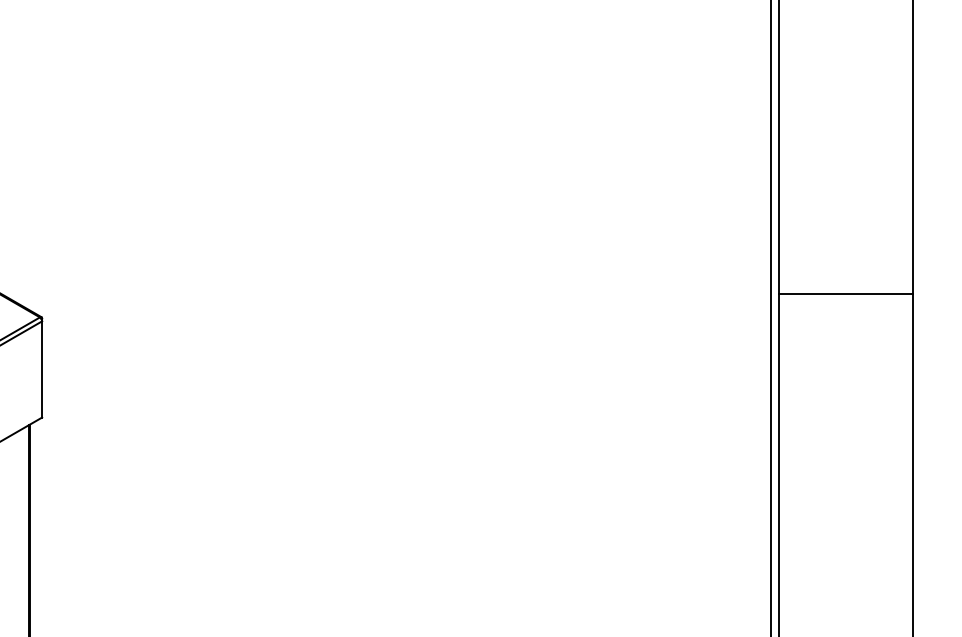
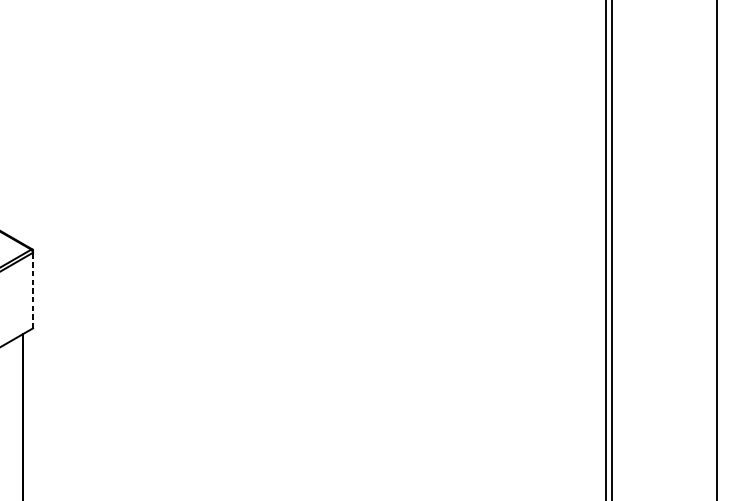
line: (845, 294) -> (664, 231), removed
line: (42, 368) -> (33, 289), solid -> dashed

